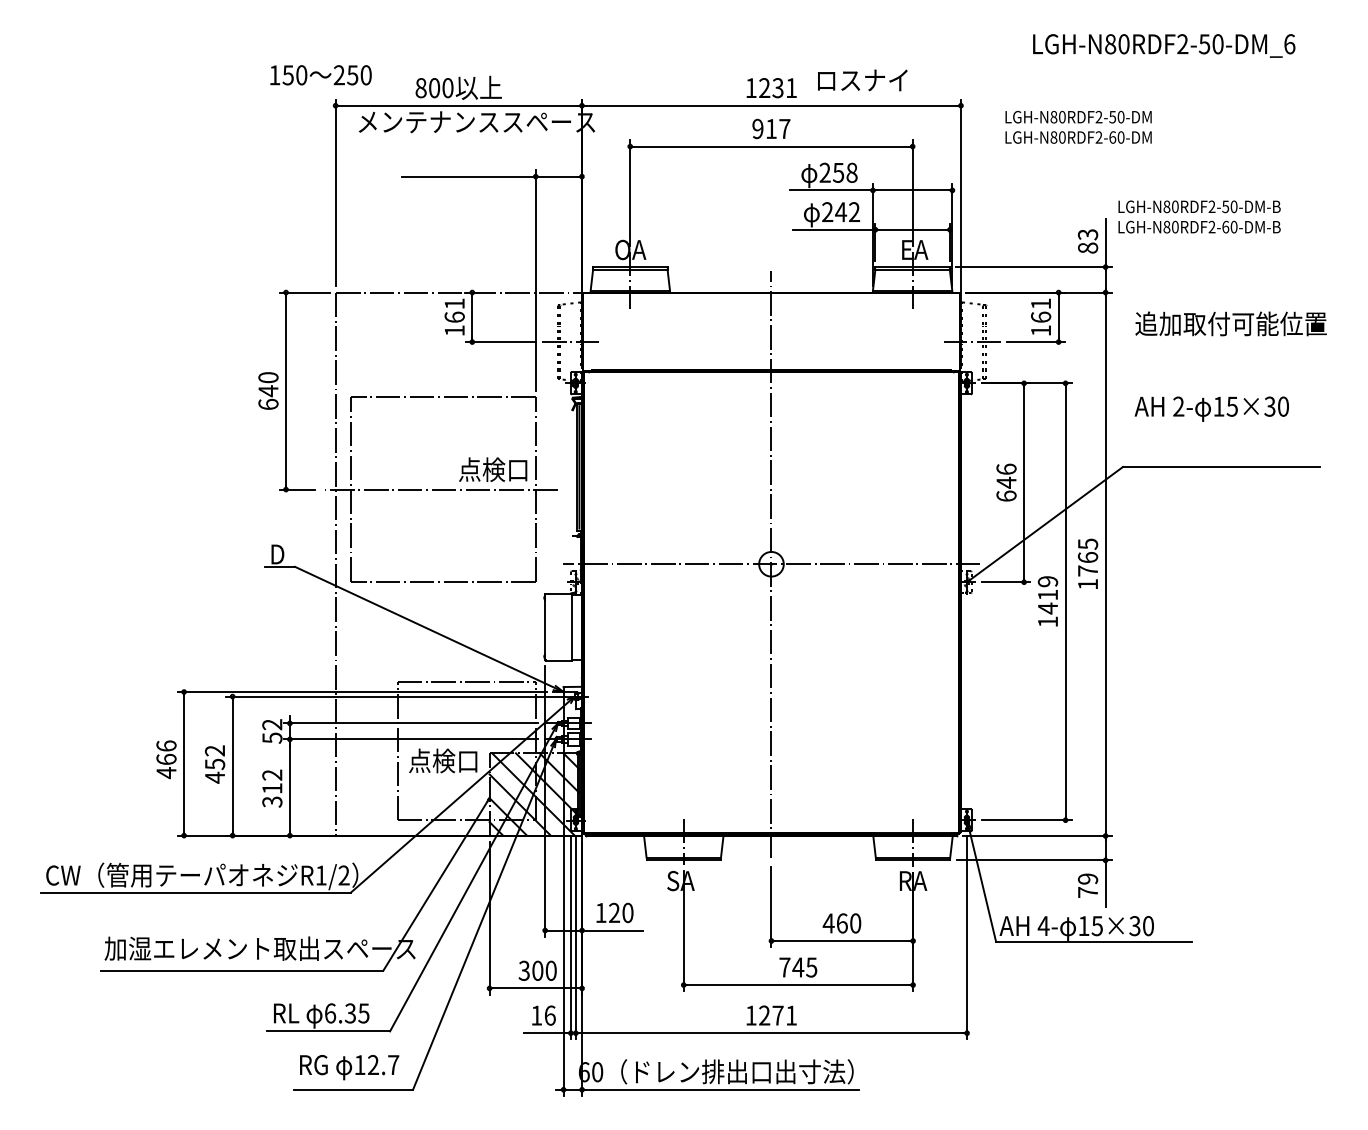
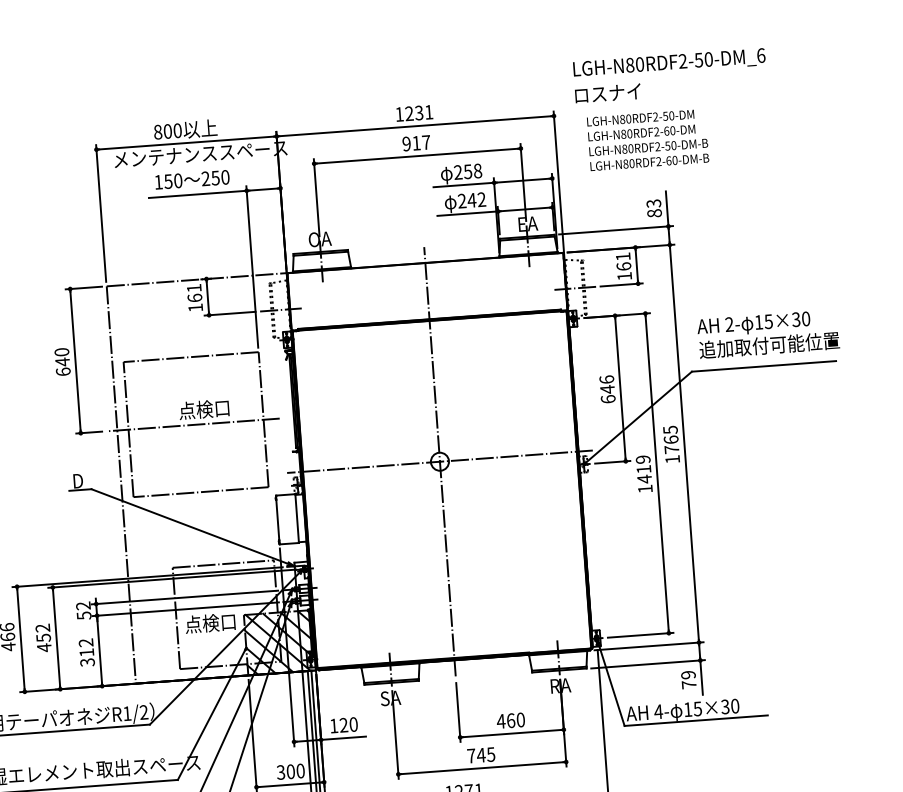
text: (1164, 45) -> (669, 63), moved
text: (320, 75) -> (192, 180), moved
text: (862, 80) -> (607, 93), moved
text: (1199, 216) -> (649, 154), moved
text: (1230, 323) -> (769, 345), moved
text: (493, 469) -> (204, 409), moved

